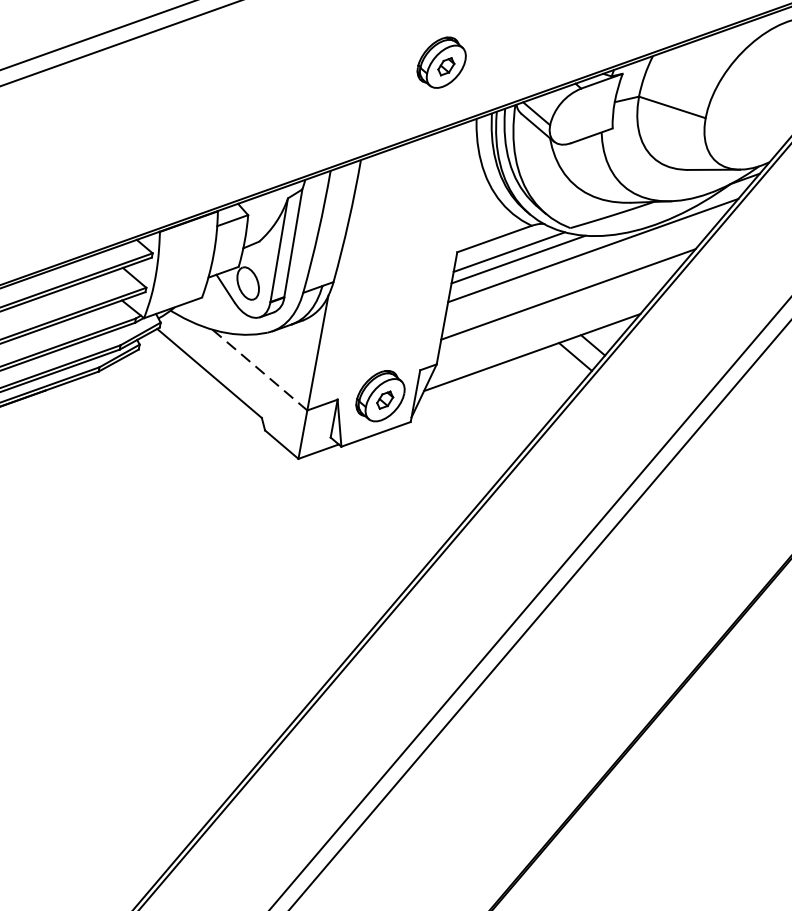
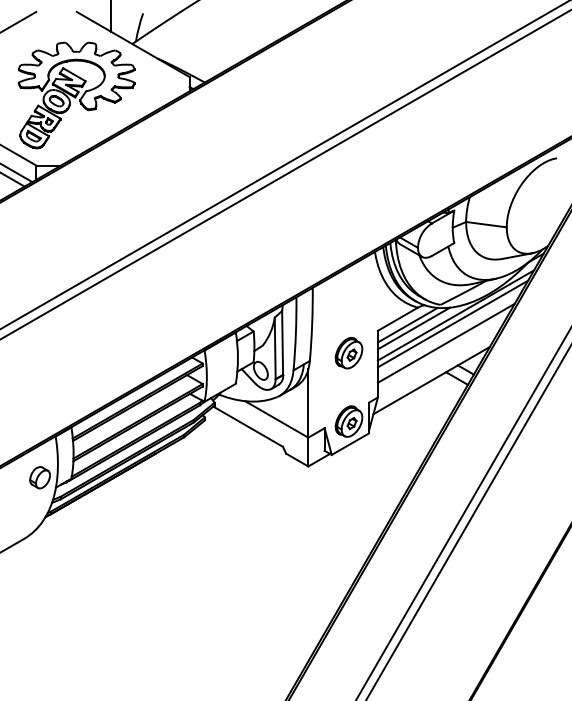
part: (440, 62) -> (348, 353), moved
line: (584, 263) -> (452, 323), added
line: (261, 370) -> (277, 419), dashed -> solid

